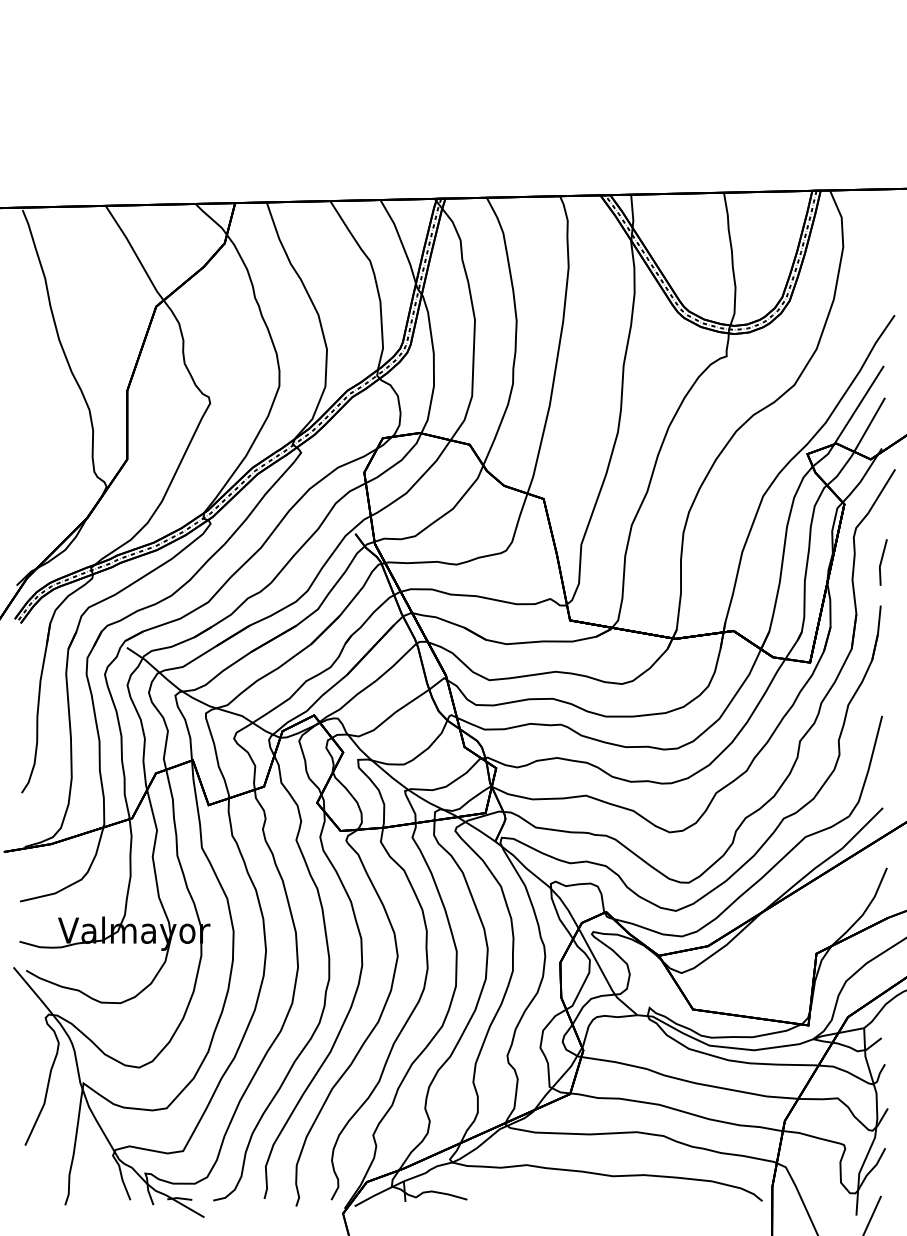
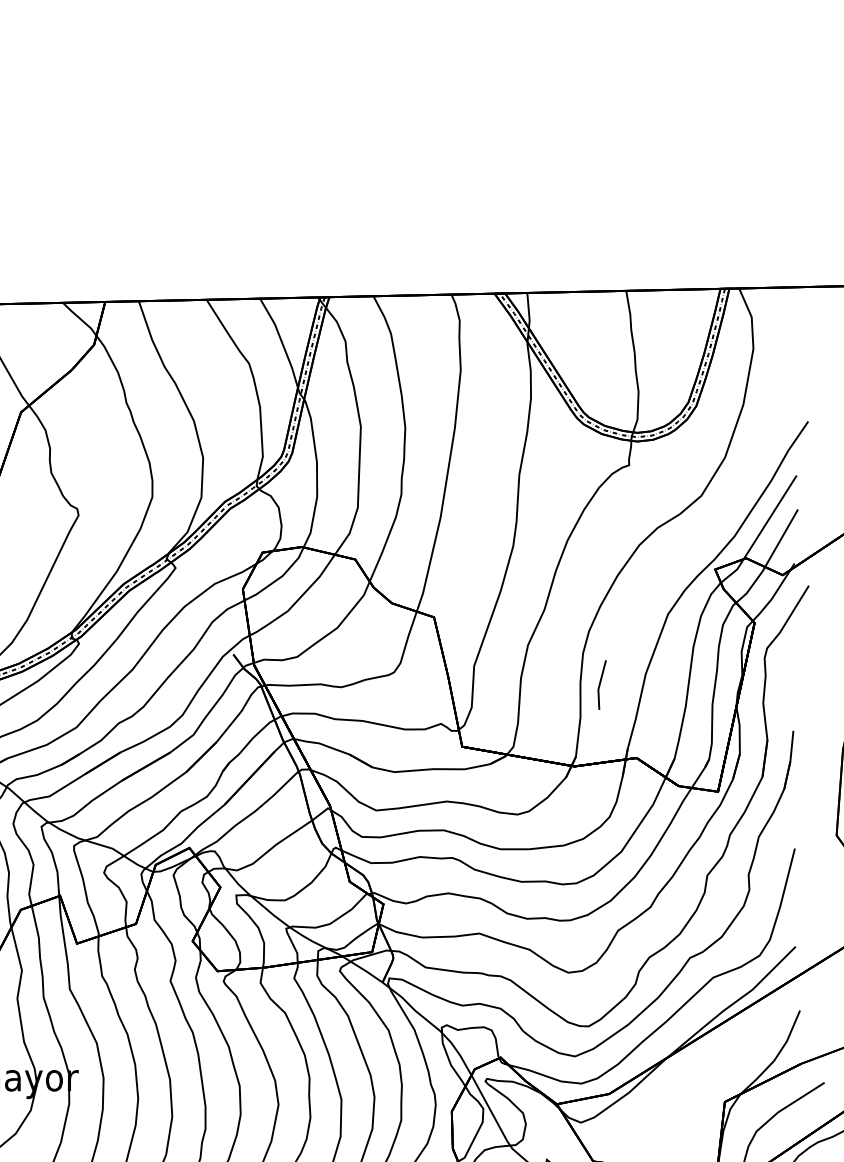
line: (882, 561) -> (601, 683), moved

